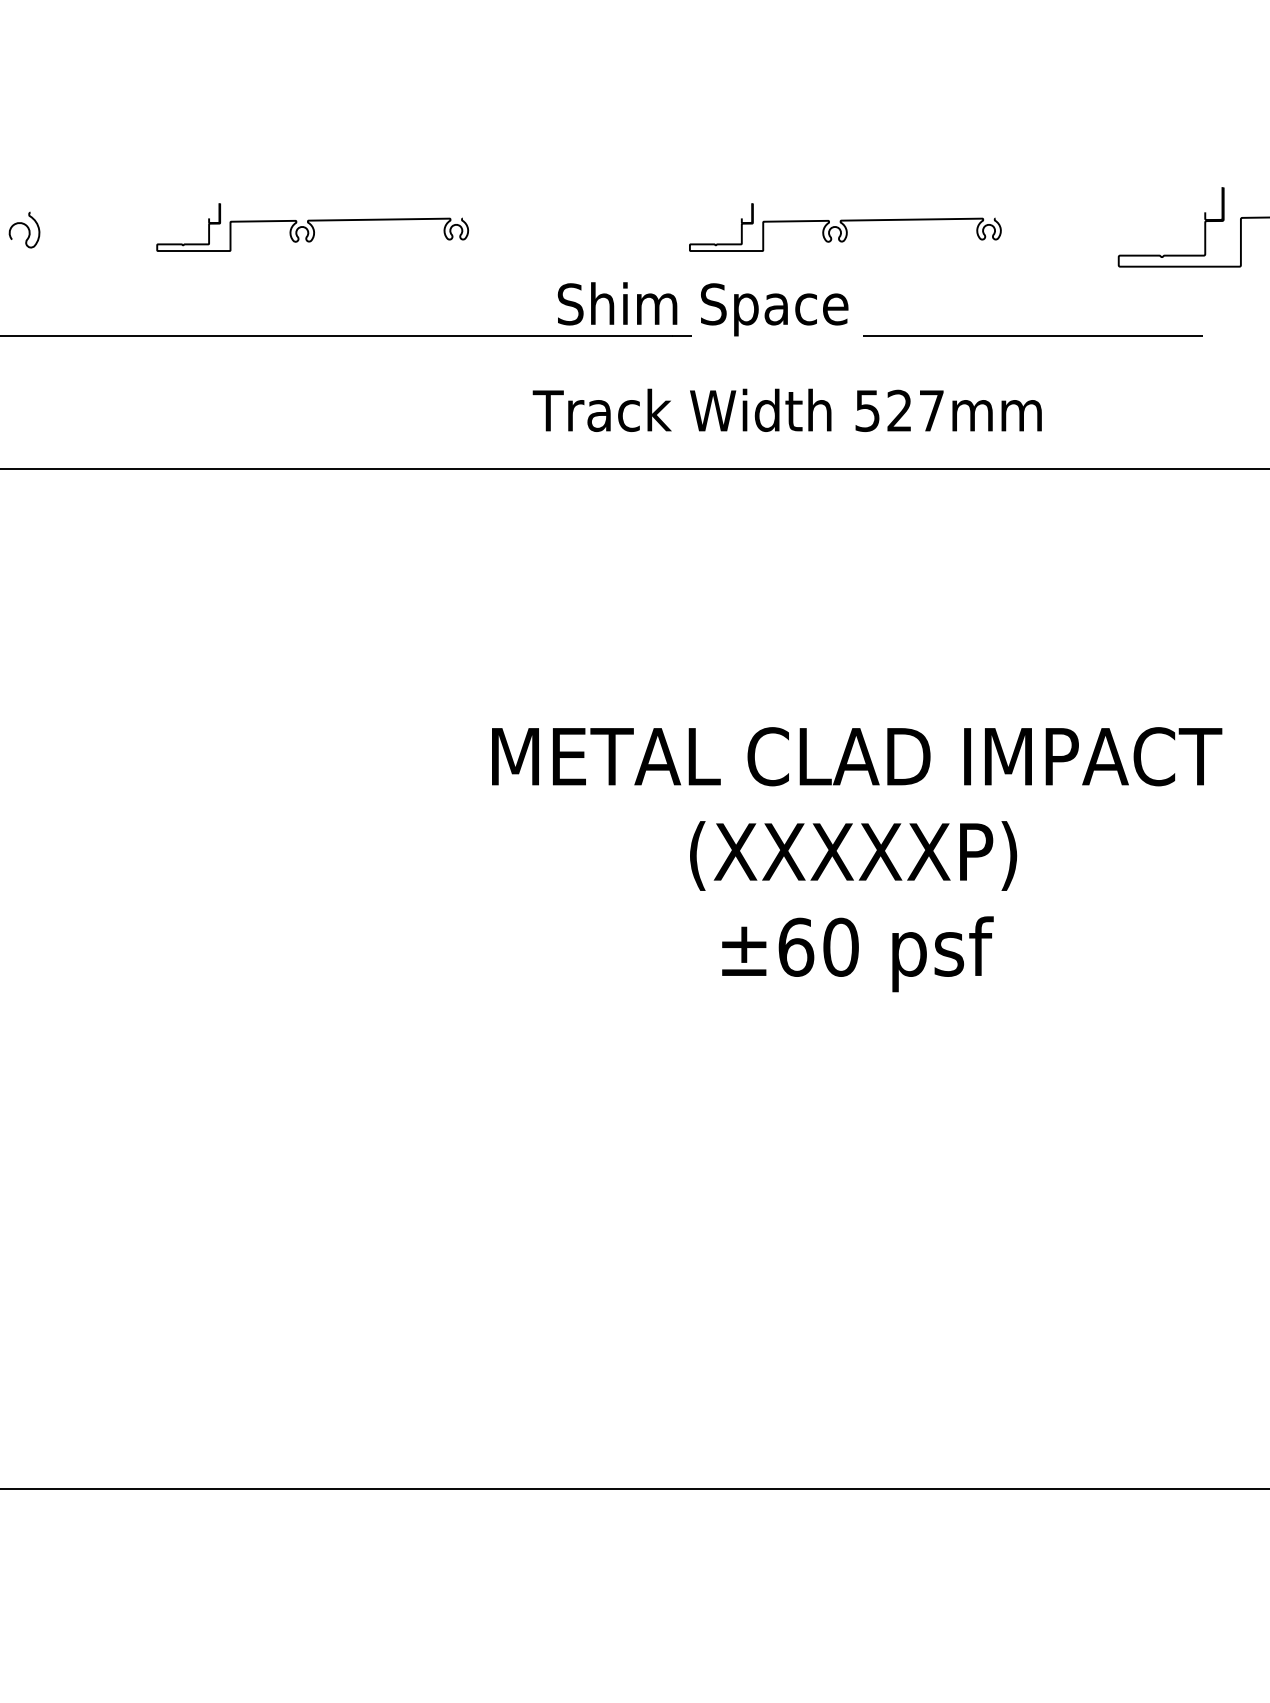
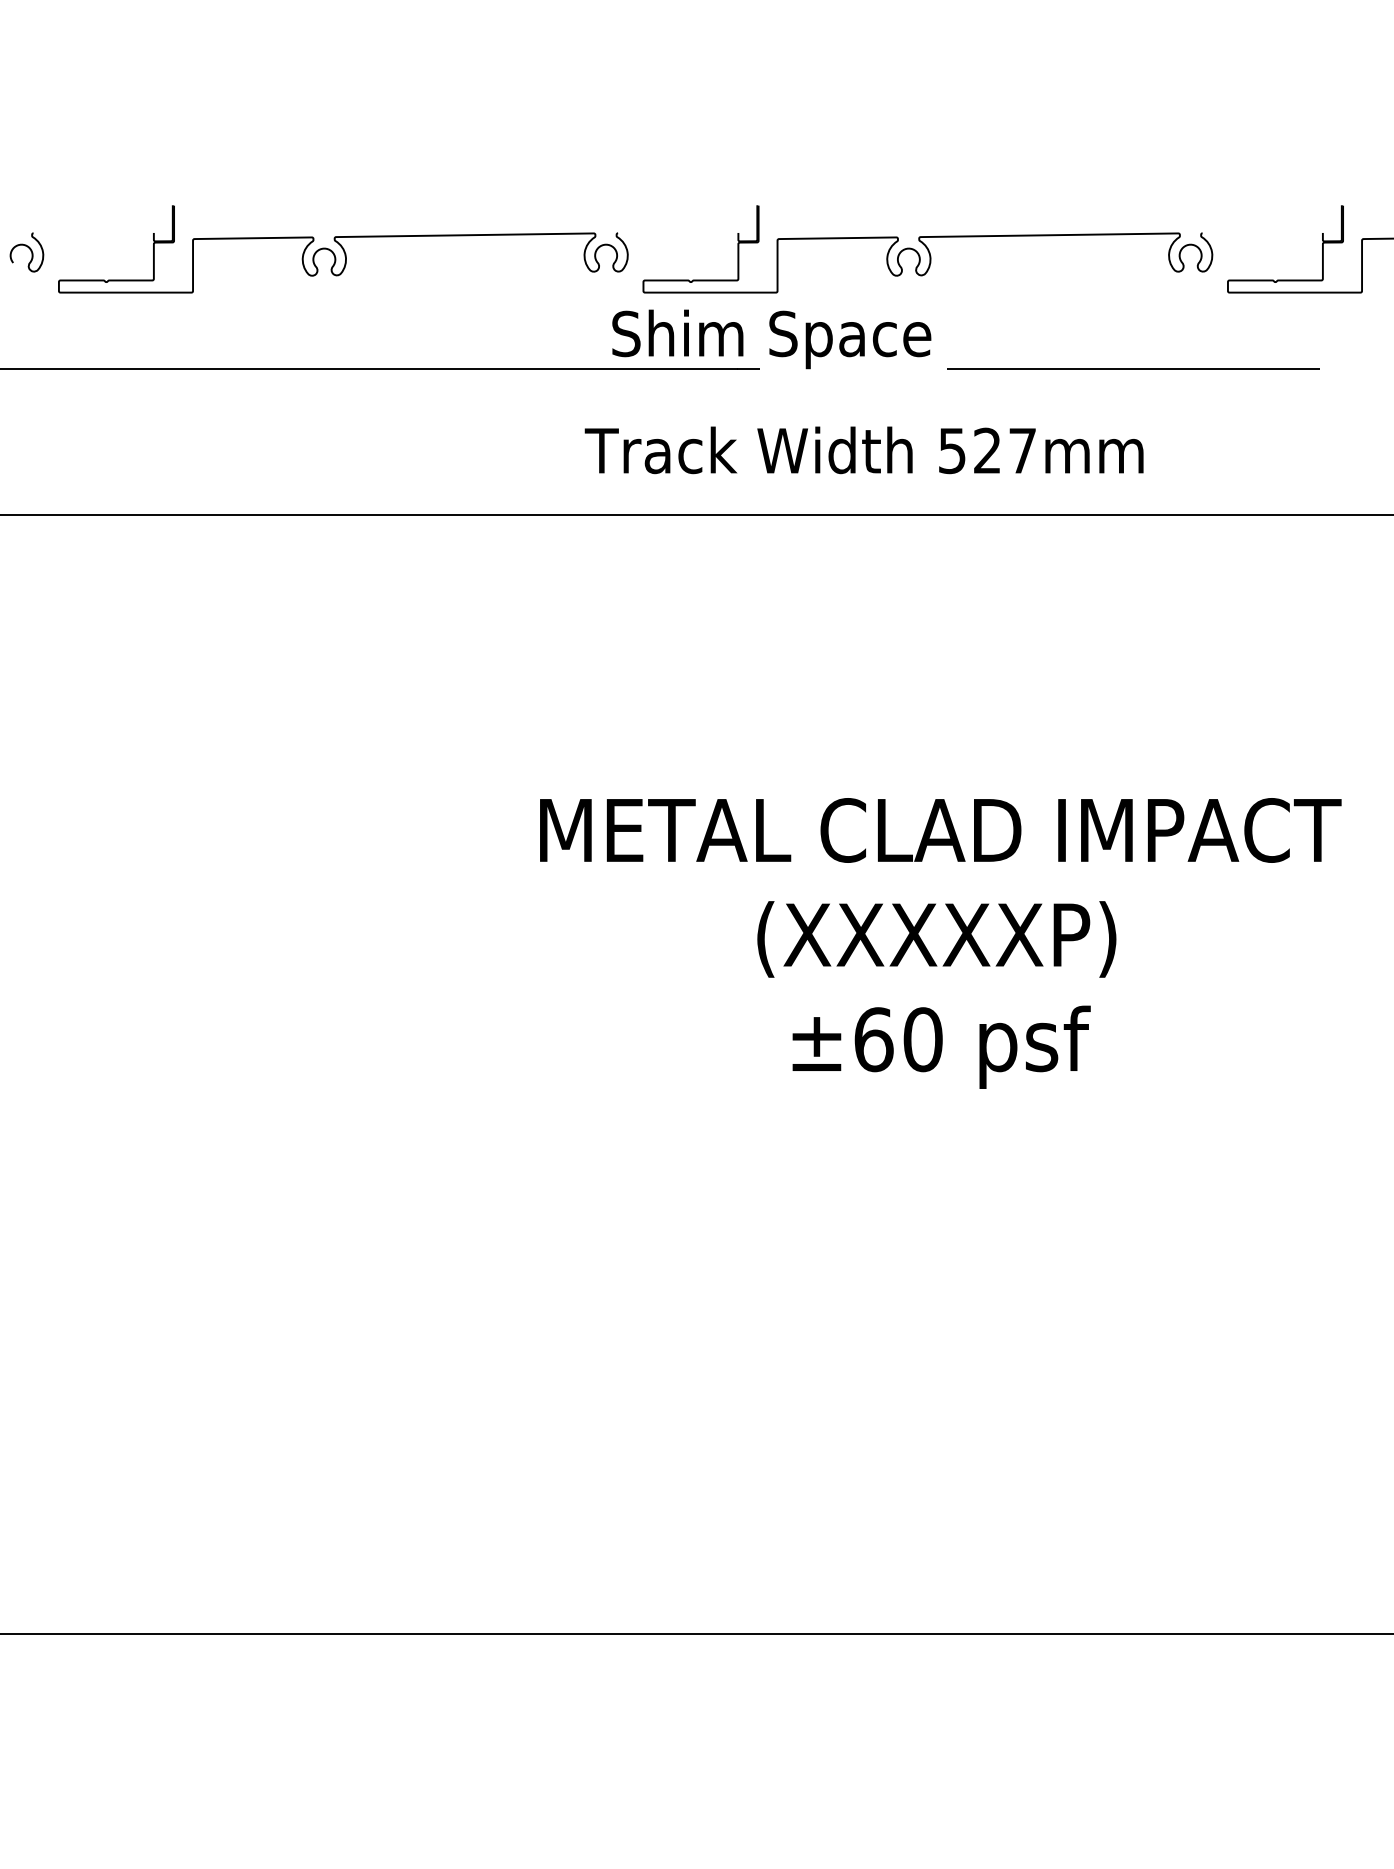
part: (312, 227) -> (343, 249), size x1.67
part: (845, 227) -> (928, 249), size x1.67

